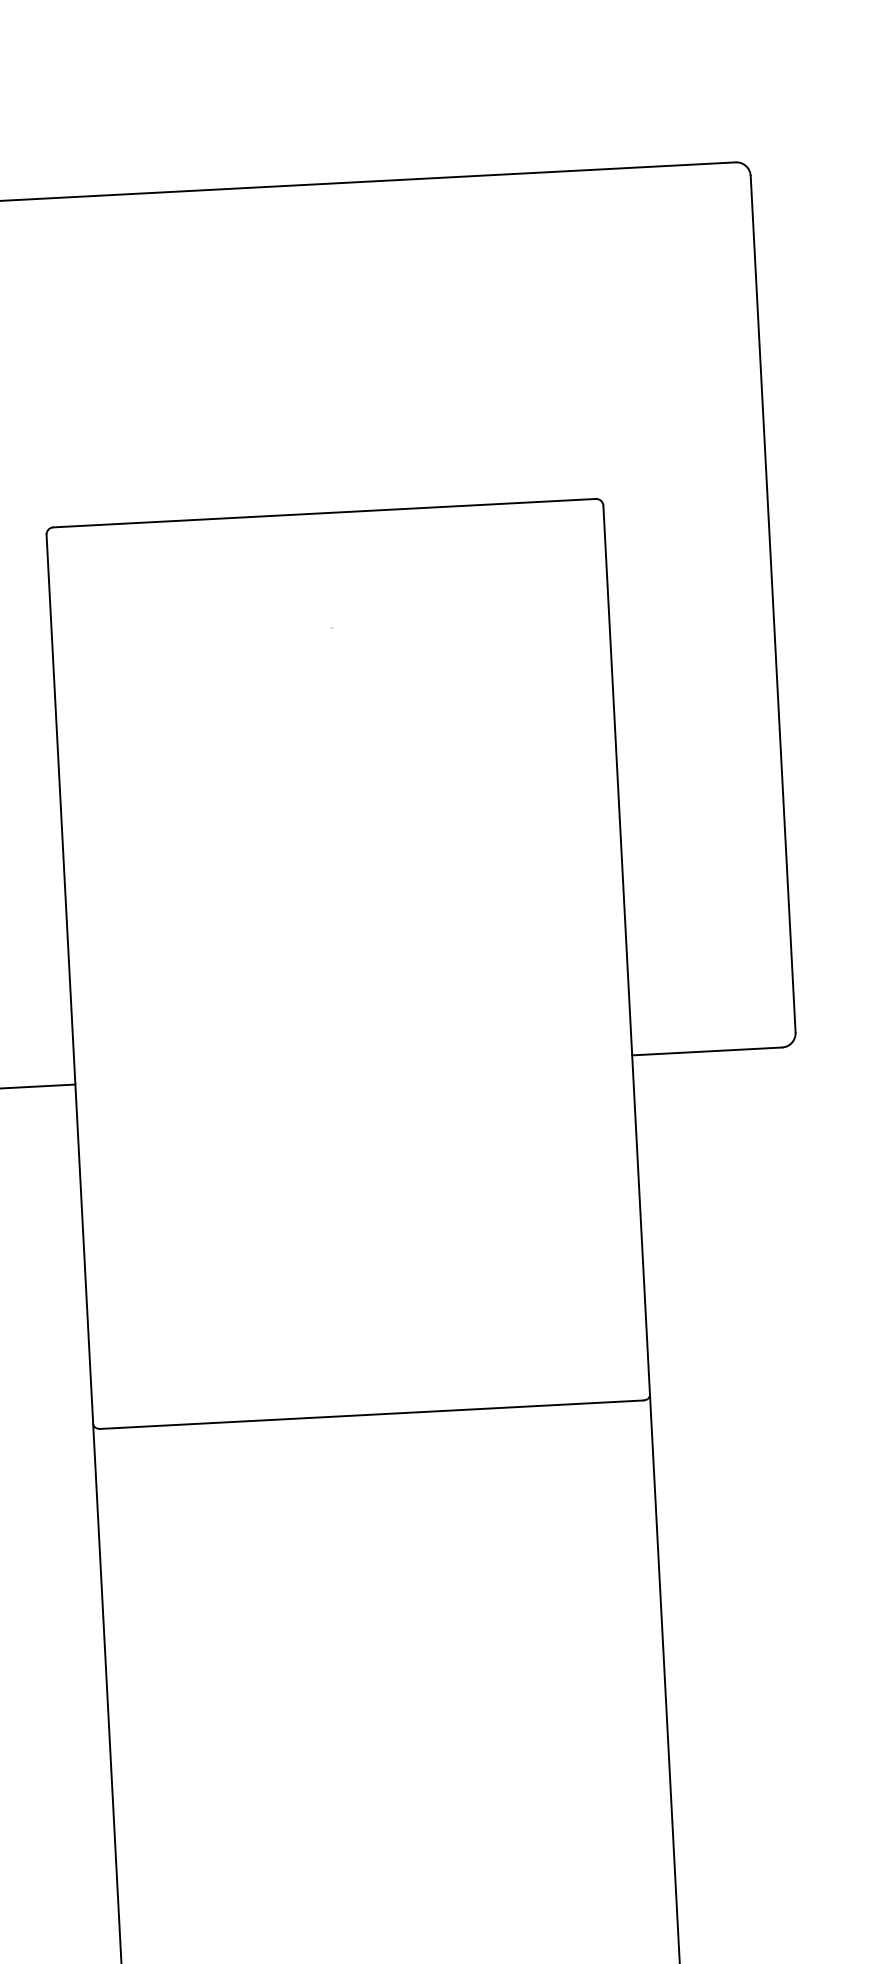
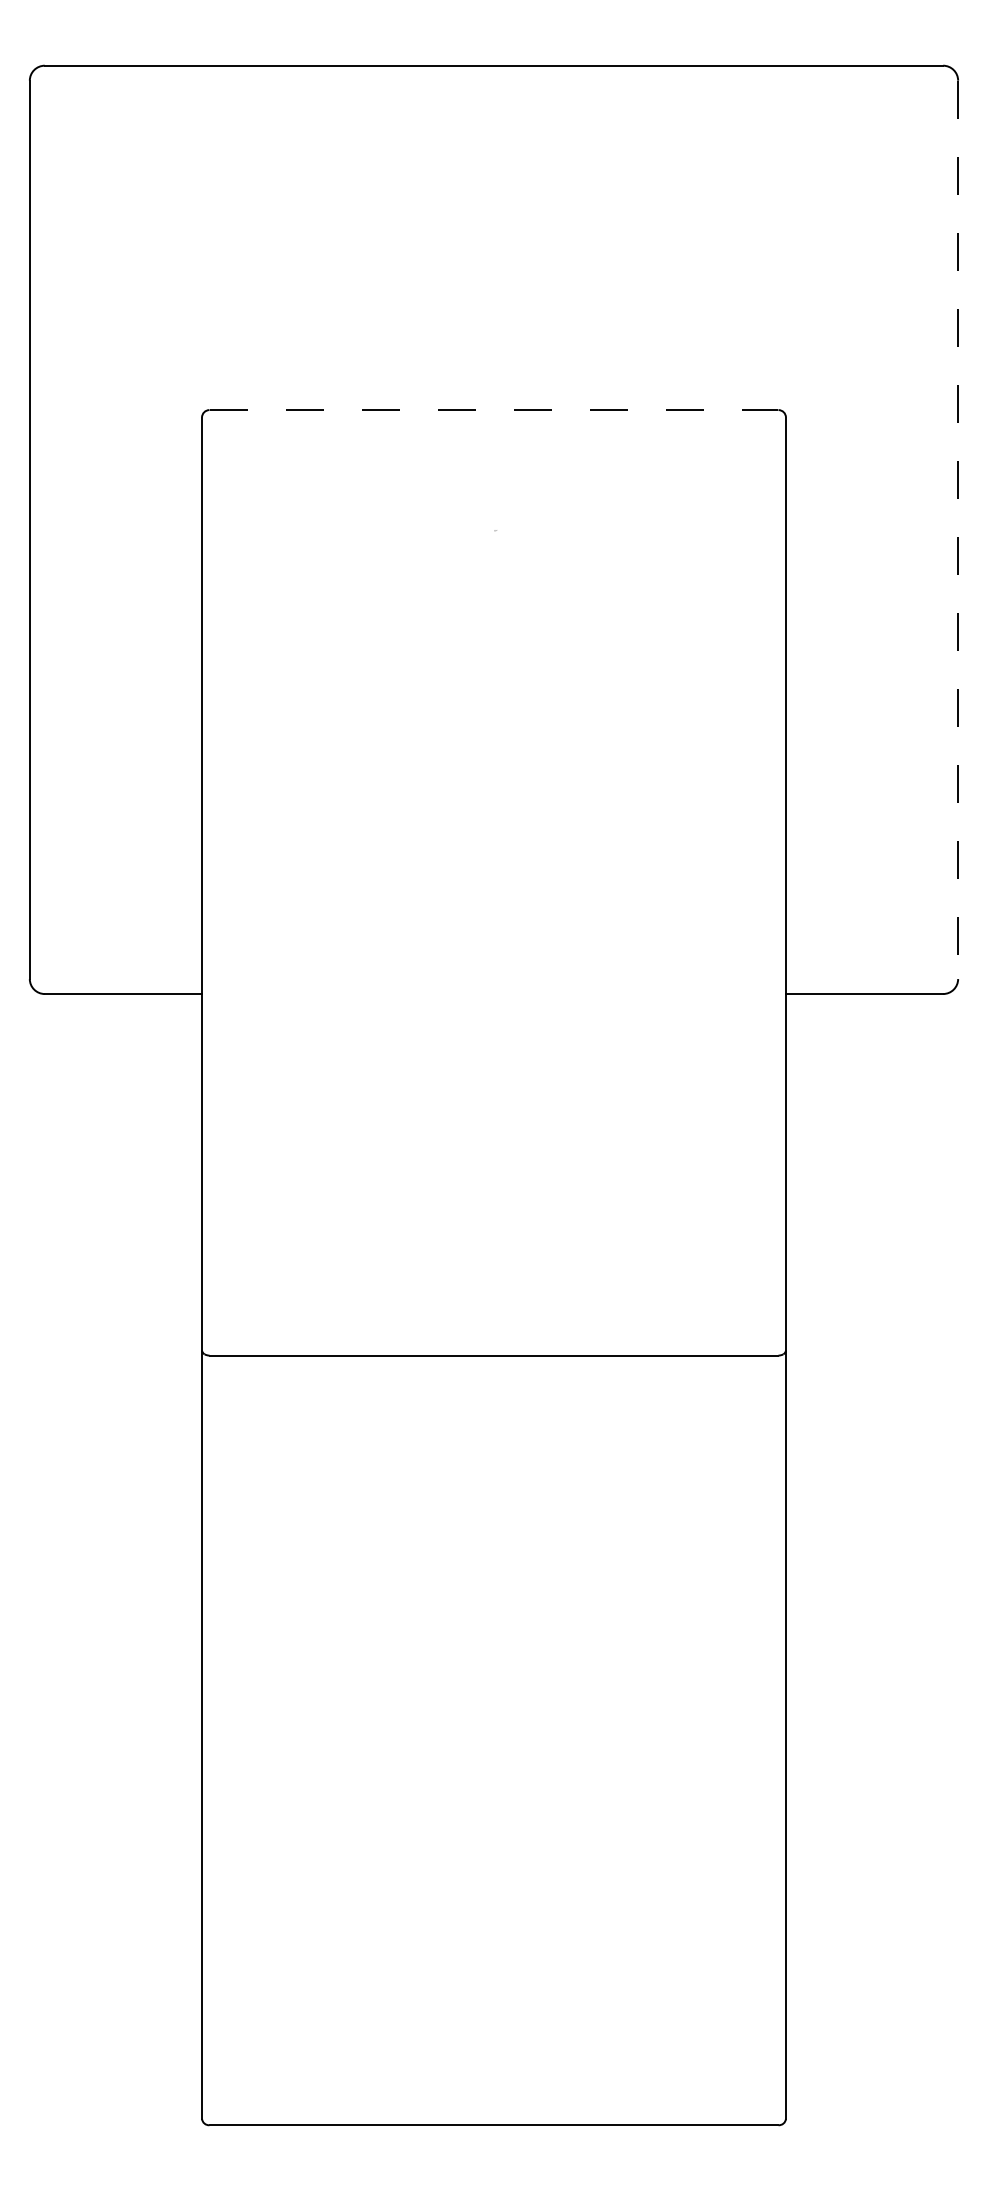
line: (325, 513) -> (494, 410), solid -> dashed
line: (773, 604) -> (958, 530), solid -> dashed

